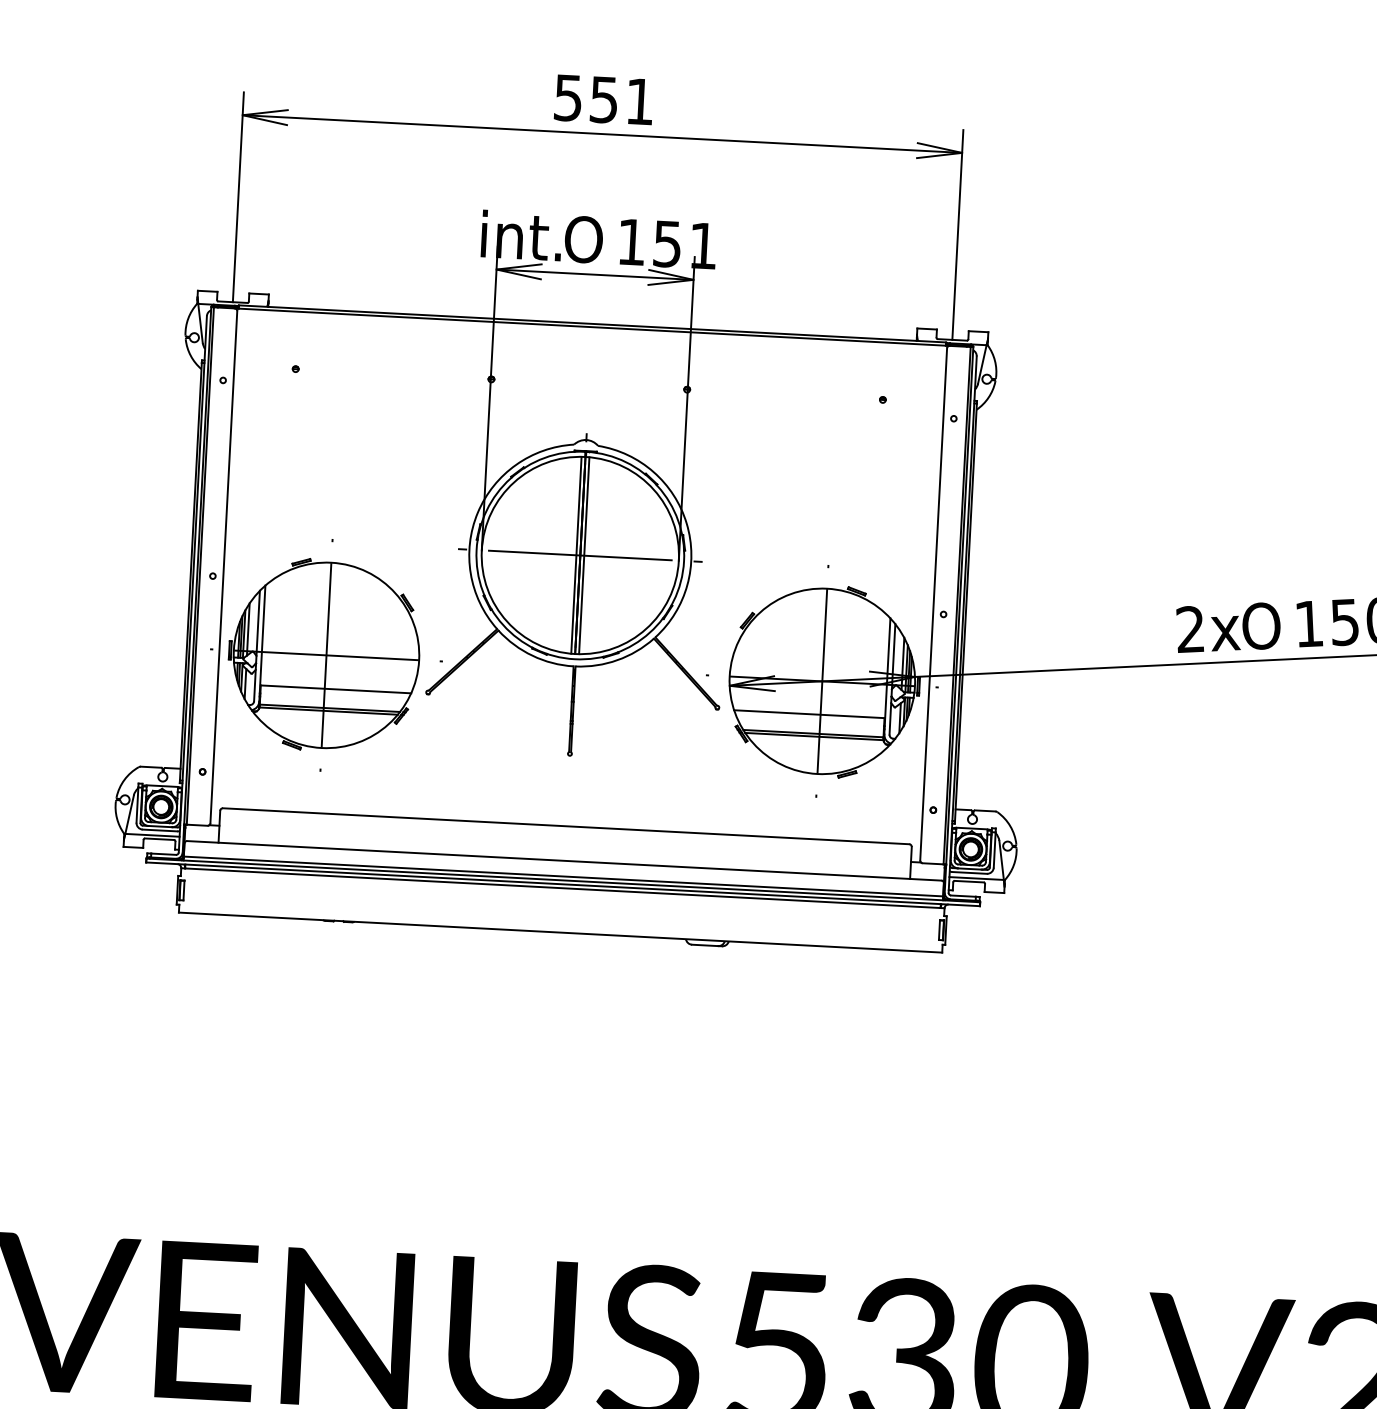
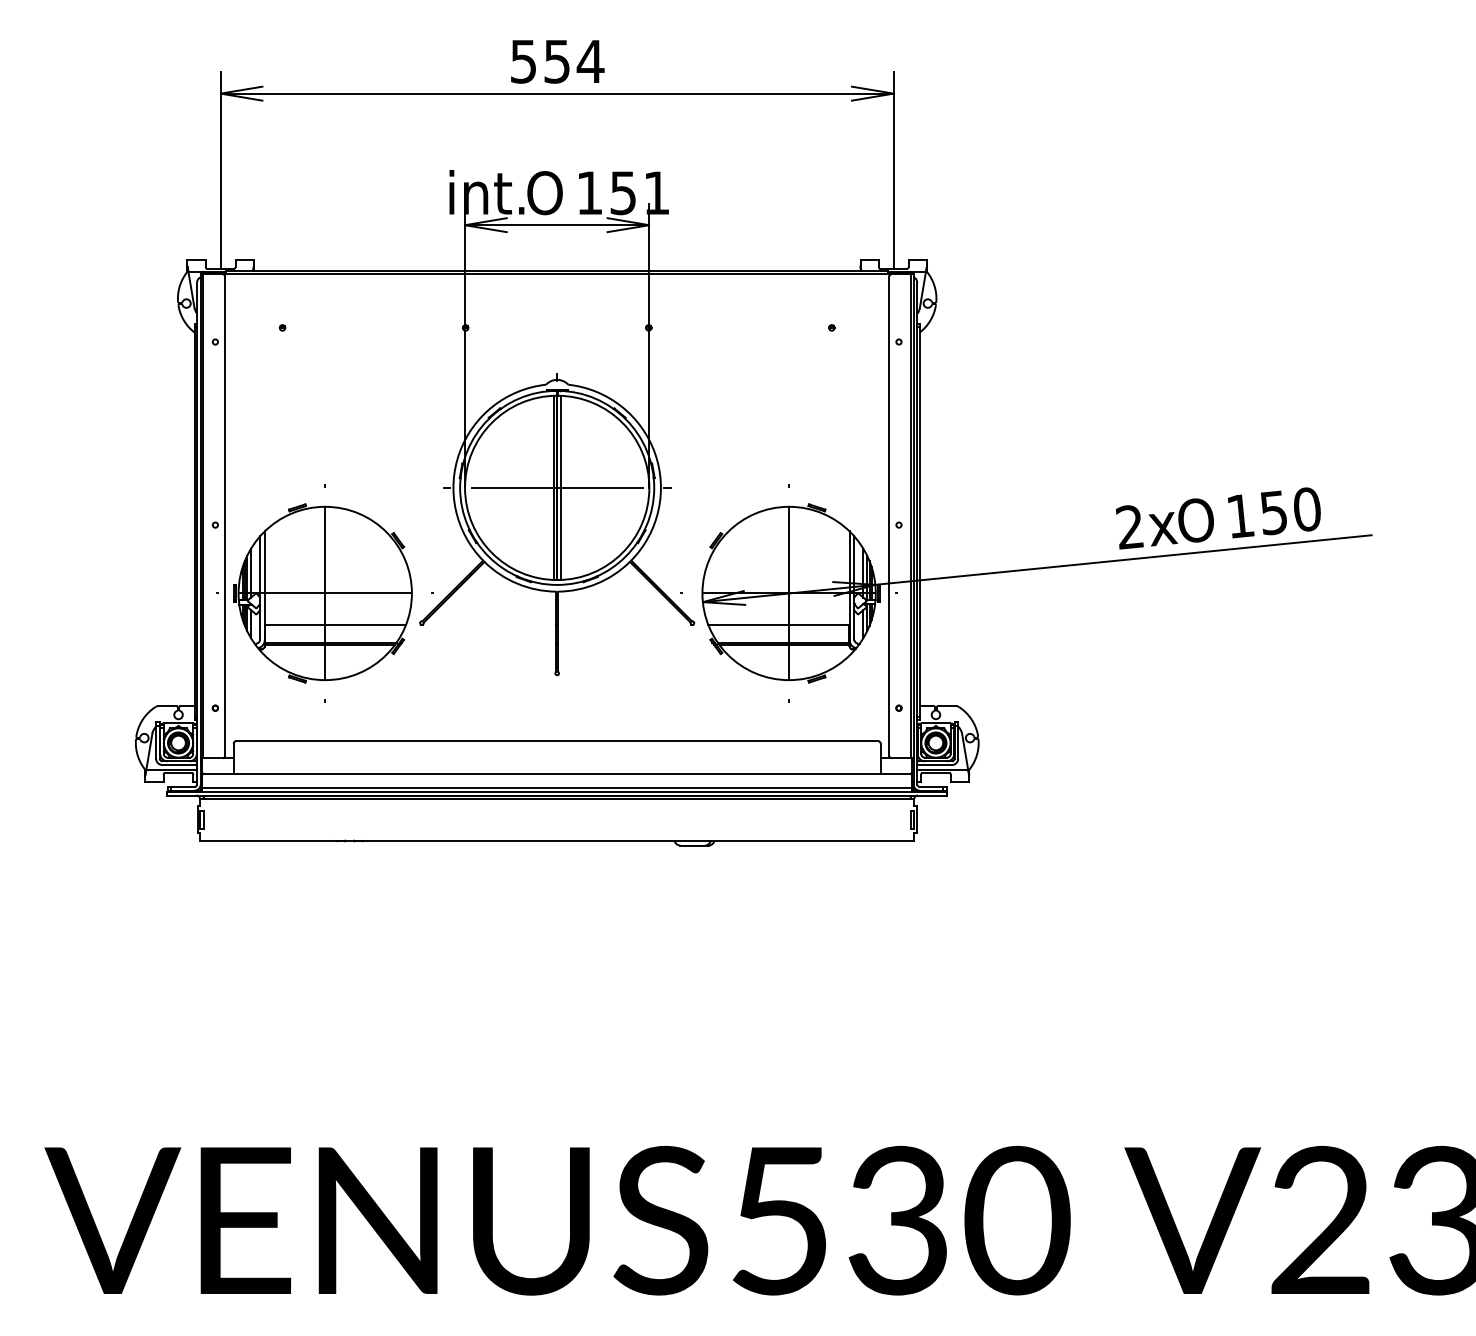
text: (639, 101) -> (590, 61), 551 -> 554

